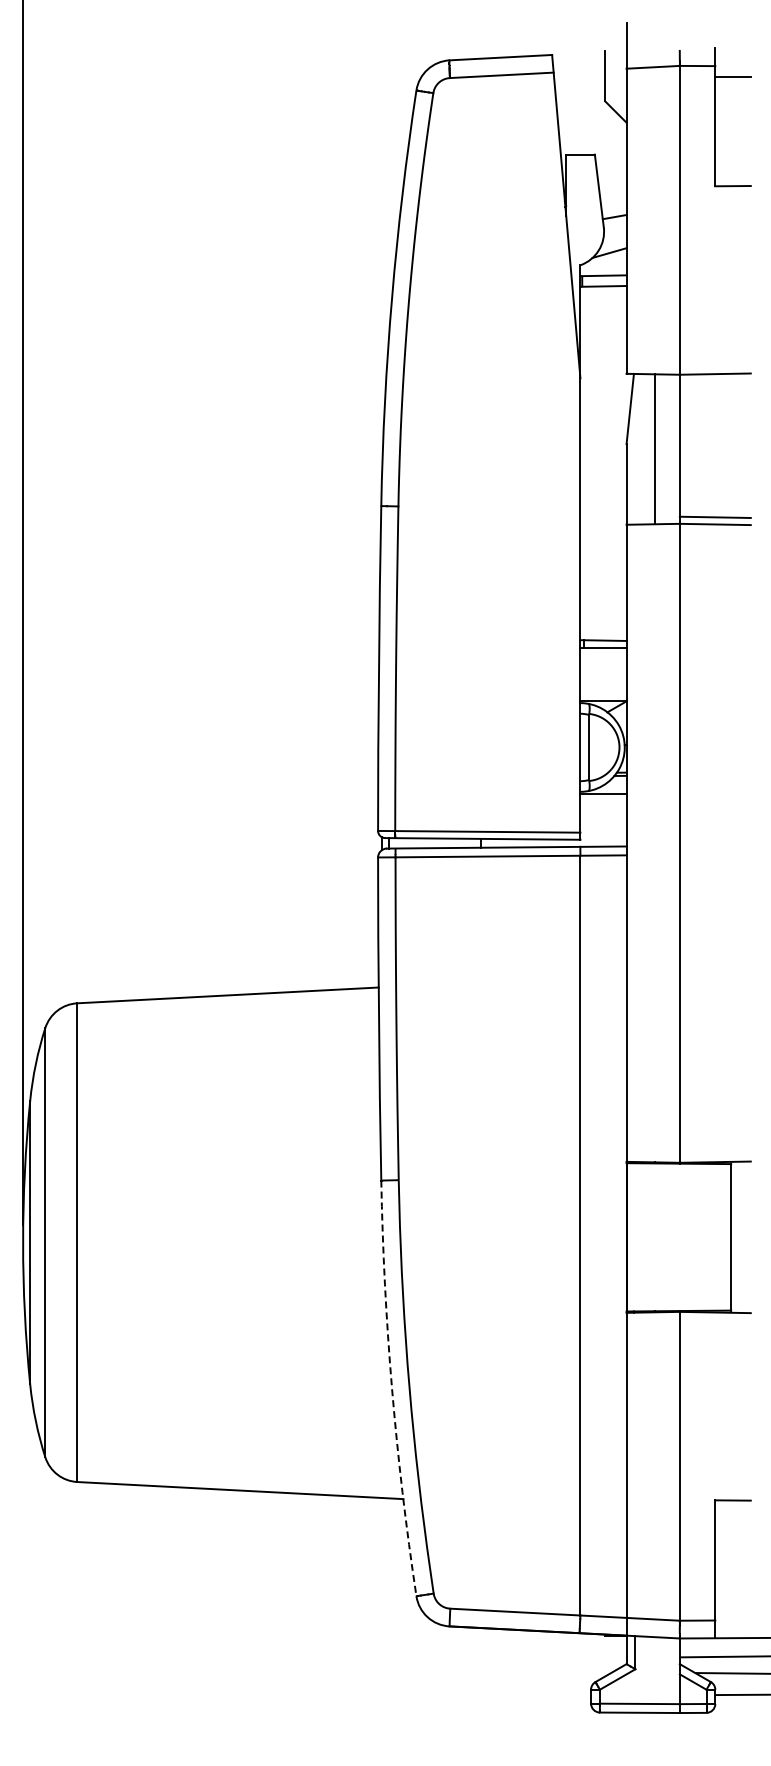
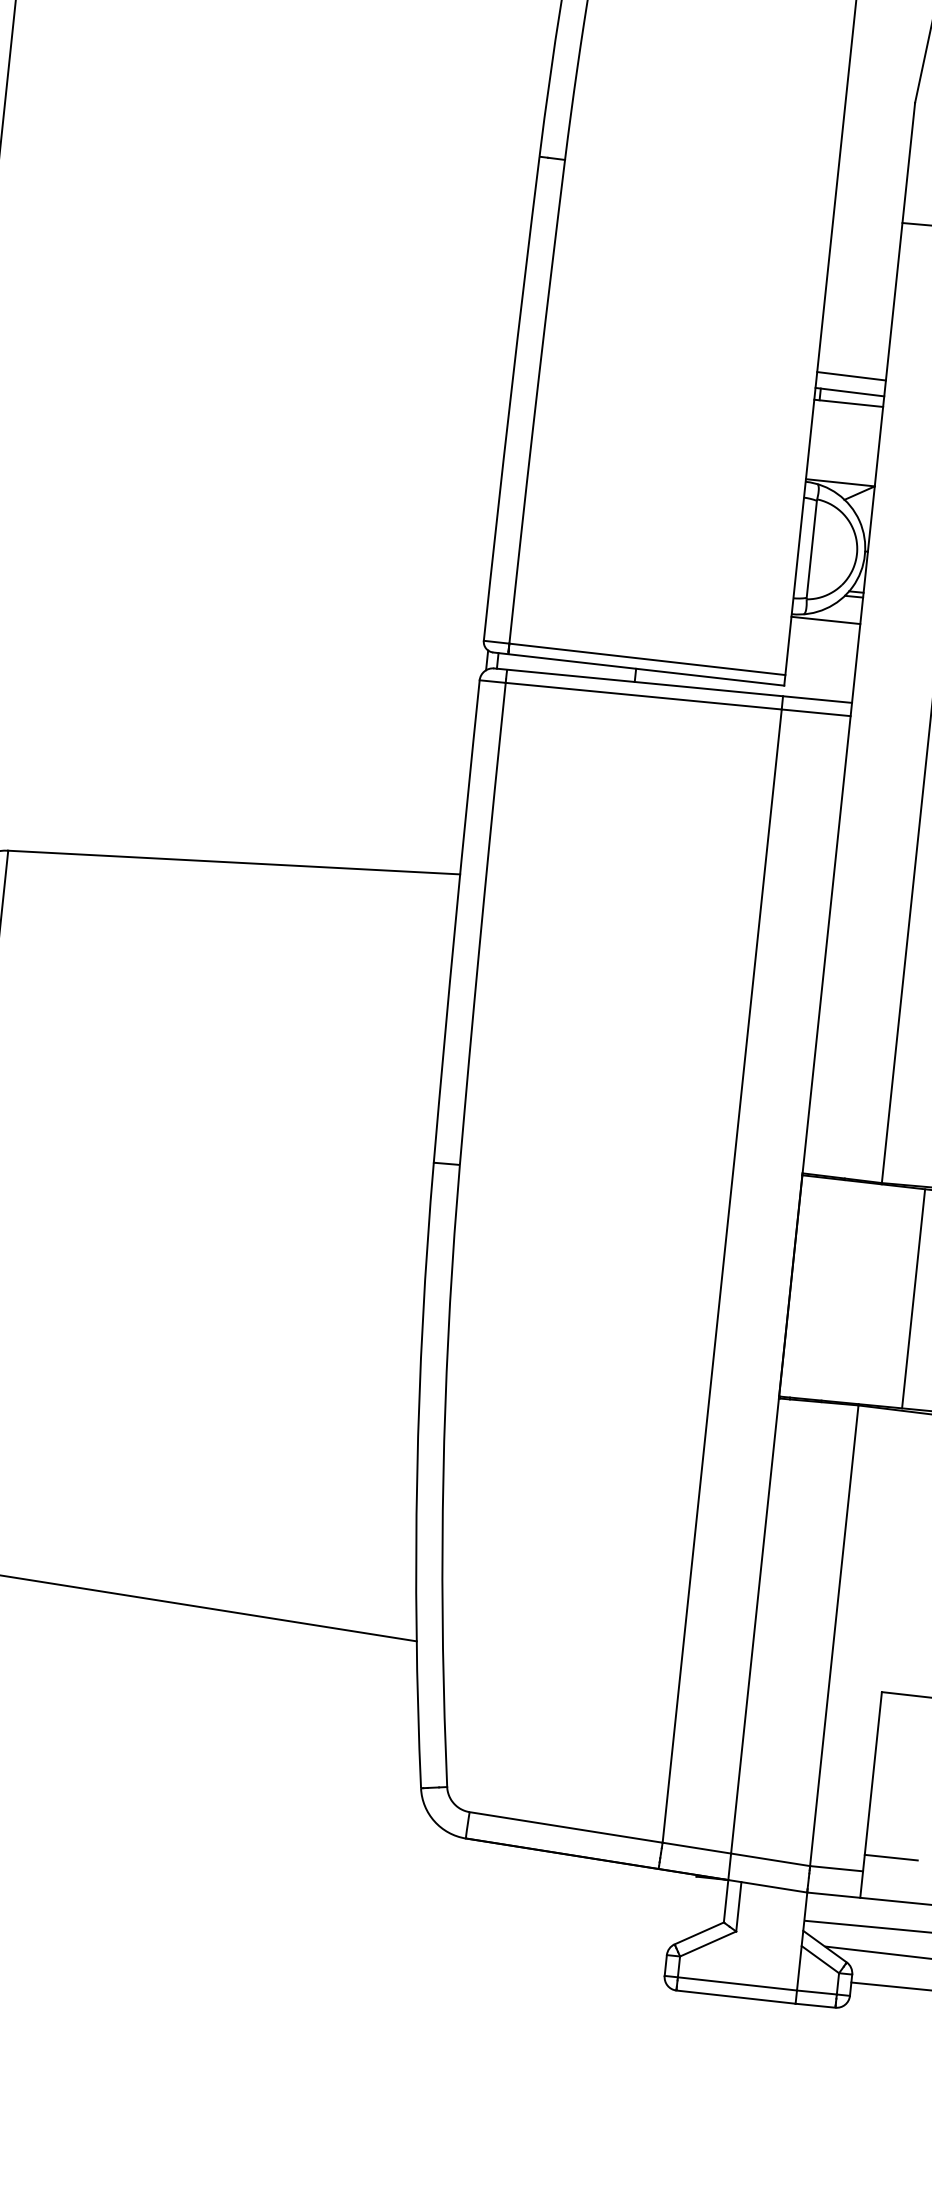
line: (603, 629) -> (851, 375), added
line: (708, 1236) -> (913, 1297), added
arc: (392, 1388) -> (417, 1474), dashed -> solid
line: (732, 1609) -> (890, 1857), added

